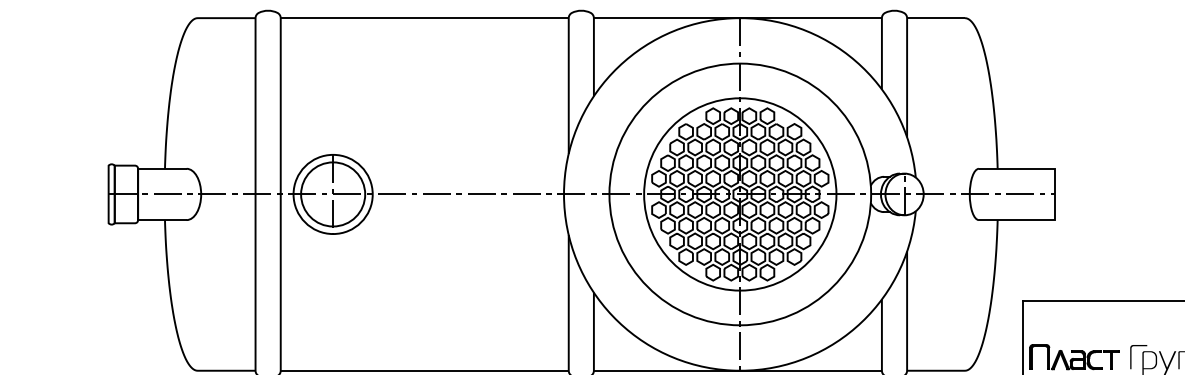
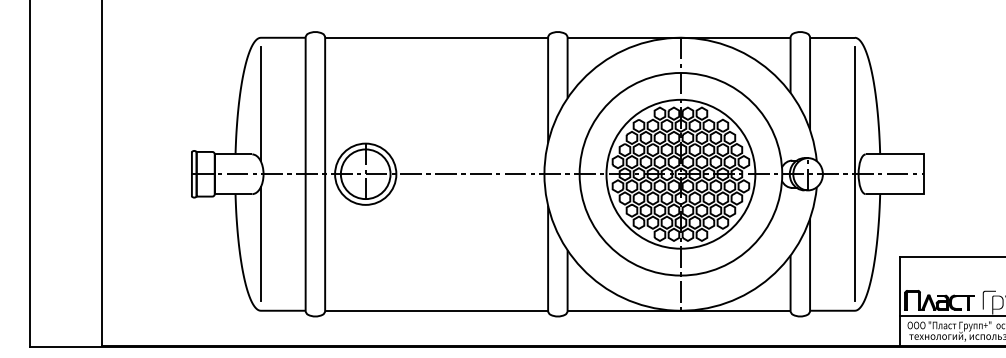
line: (197, 104) -> (260, 104), added
line: (964, 194) -> (854, 174), added
line: (197, 285) -> (260, 244), added

